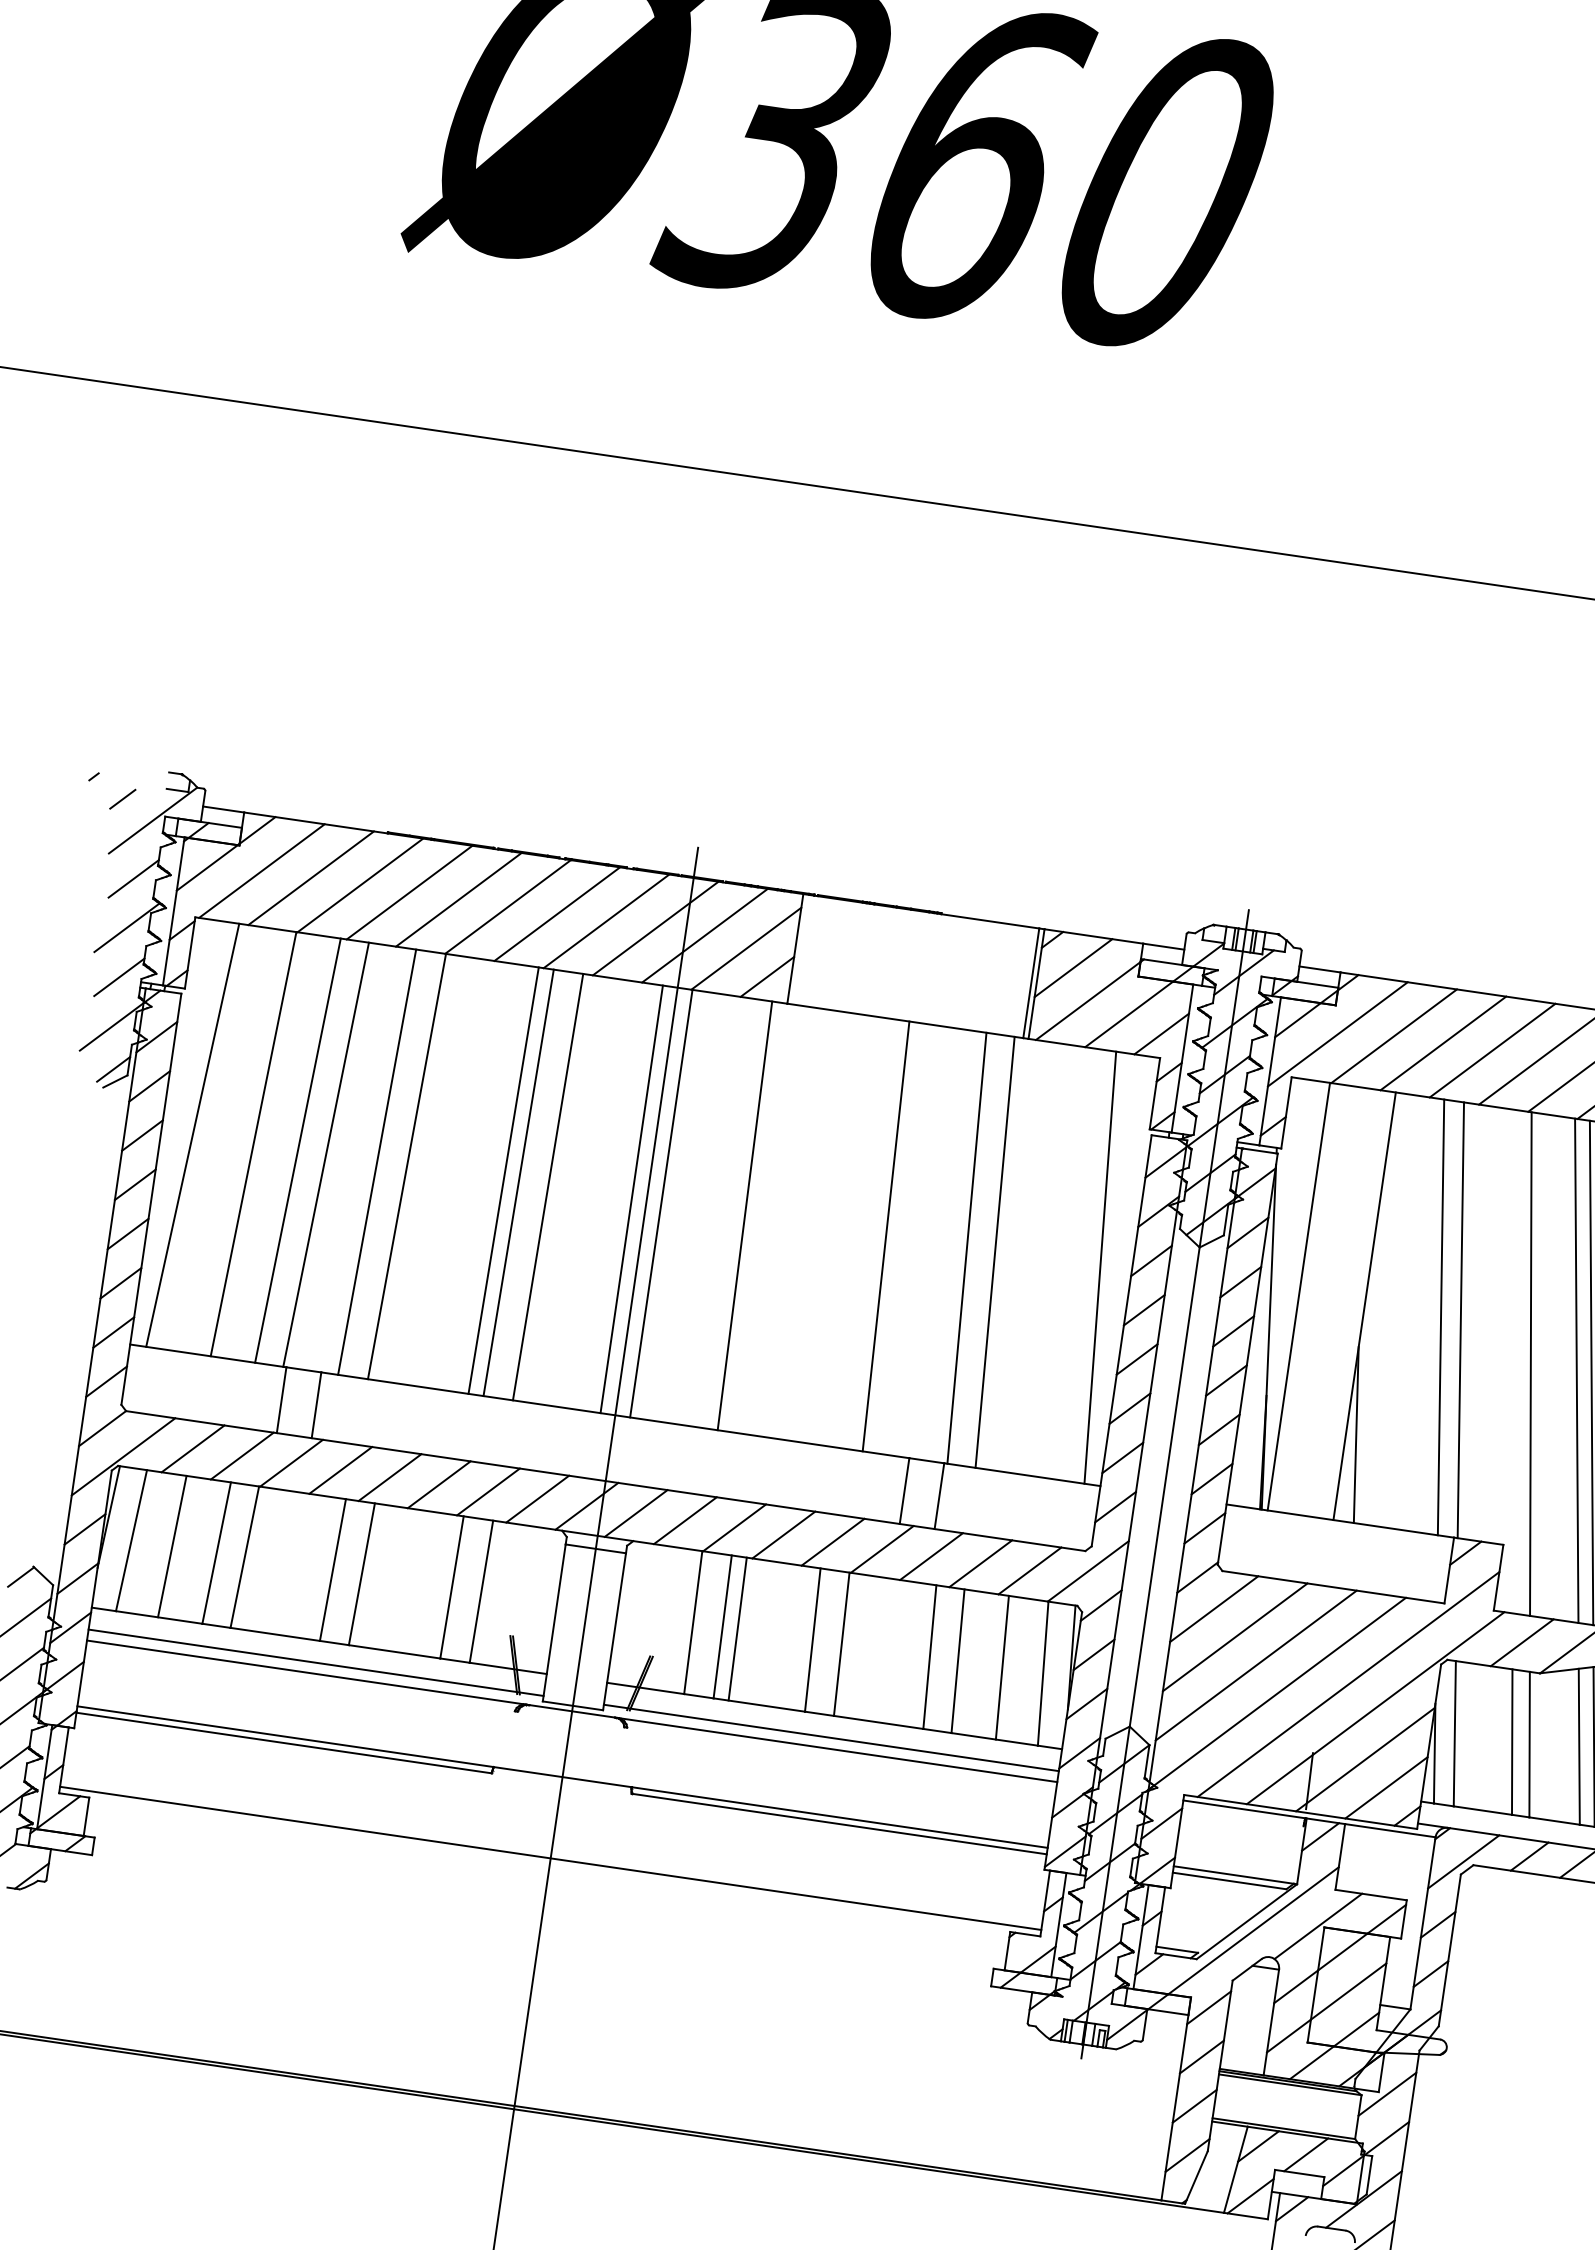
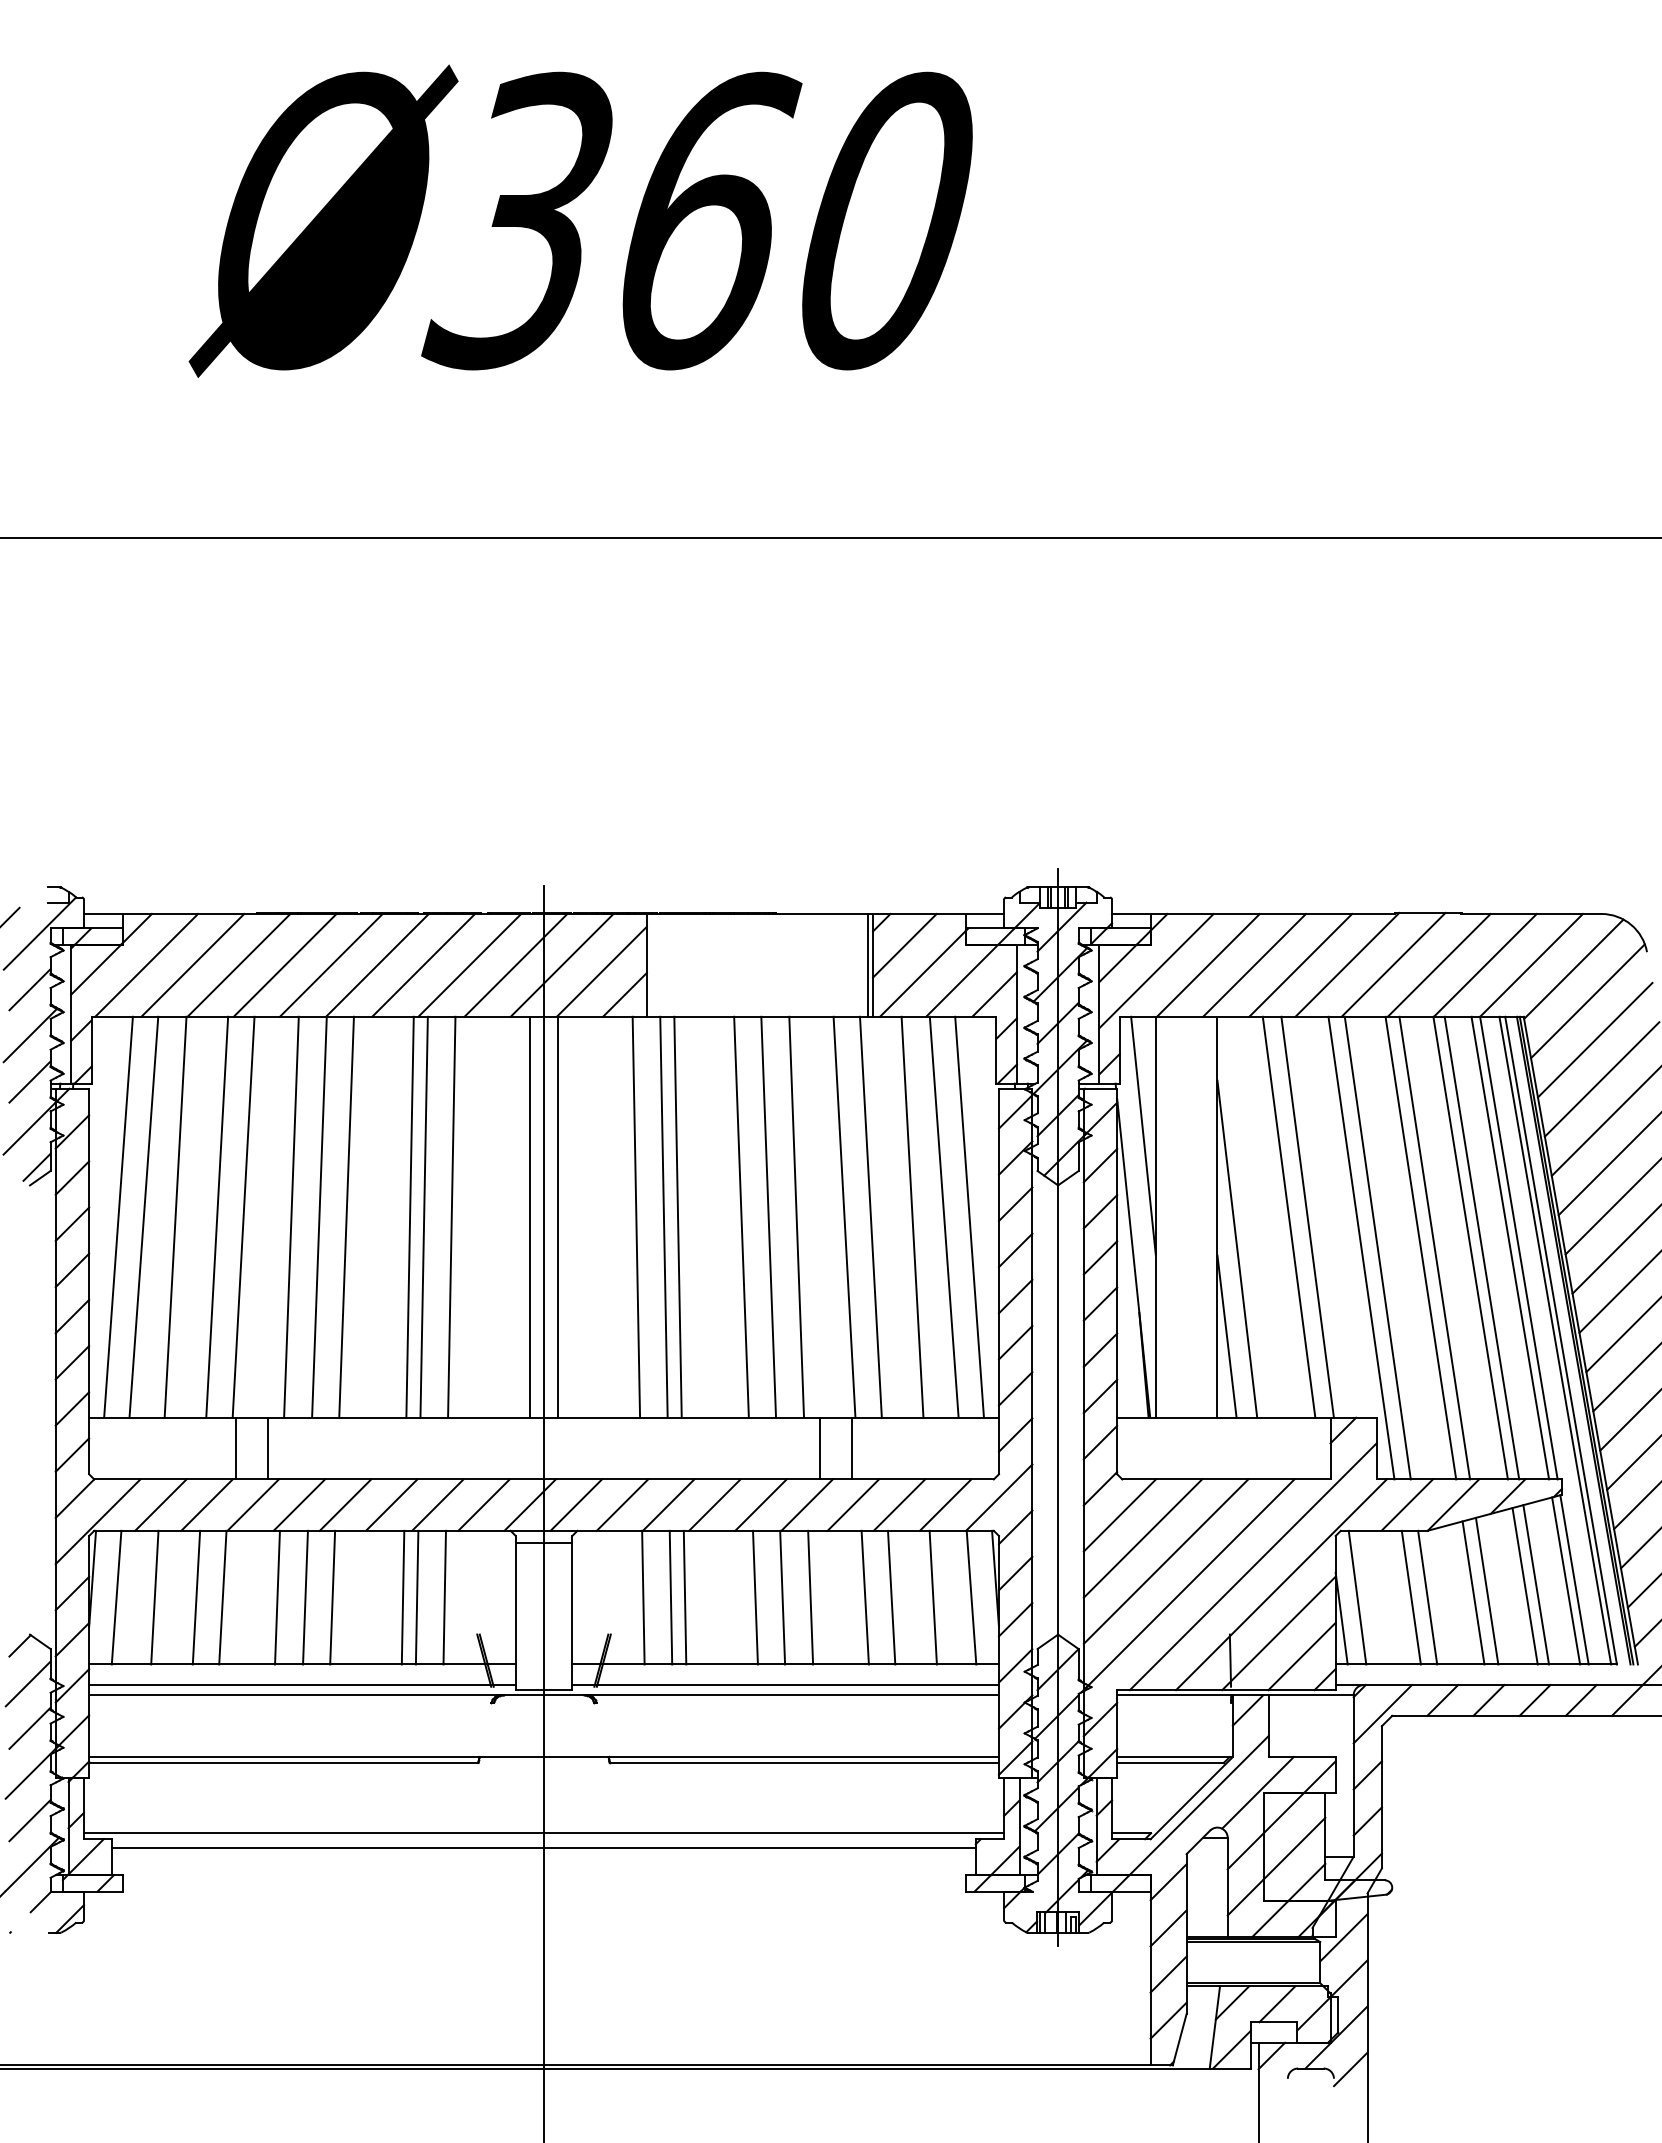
line: (219, 1138) -> (143, 1216), added
line: (435, 1169) -> (346, 1216), added
line: (1298, 1207) -> (1143, 1135), added
line: (774, 1219) -> (663, 1216), added
line: (788, 1221) -> (677, 1216), added
line: (857, 1231) -> (741, 1216), added
line: (915, 1239) -> (796, 1216), added
line: (1039, 1258) -> (912, 1216), added
line: (1072, 1262) -> (943, 1216), added
line: (1381, 1342) -> (1237, 1248), added
line: (1513, 1360) -> (1361, 1247), added
line: (303, 1565) -> (277, 1597), added
line: (436, 1584) -> (402, 1597), added
line: (871, 1648) -> (810, 1597), added
line: (547, 1873) -> (543, 1847), added

